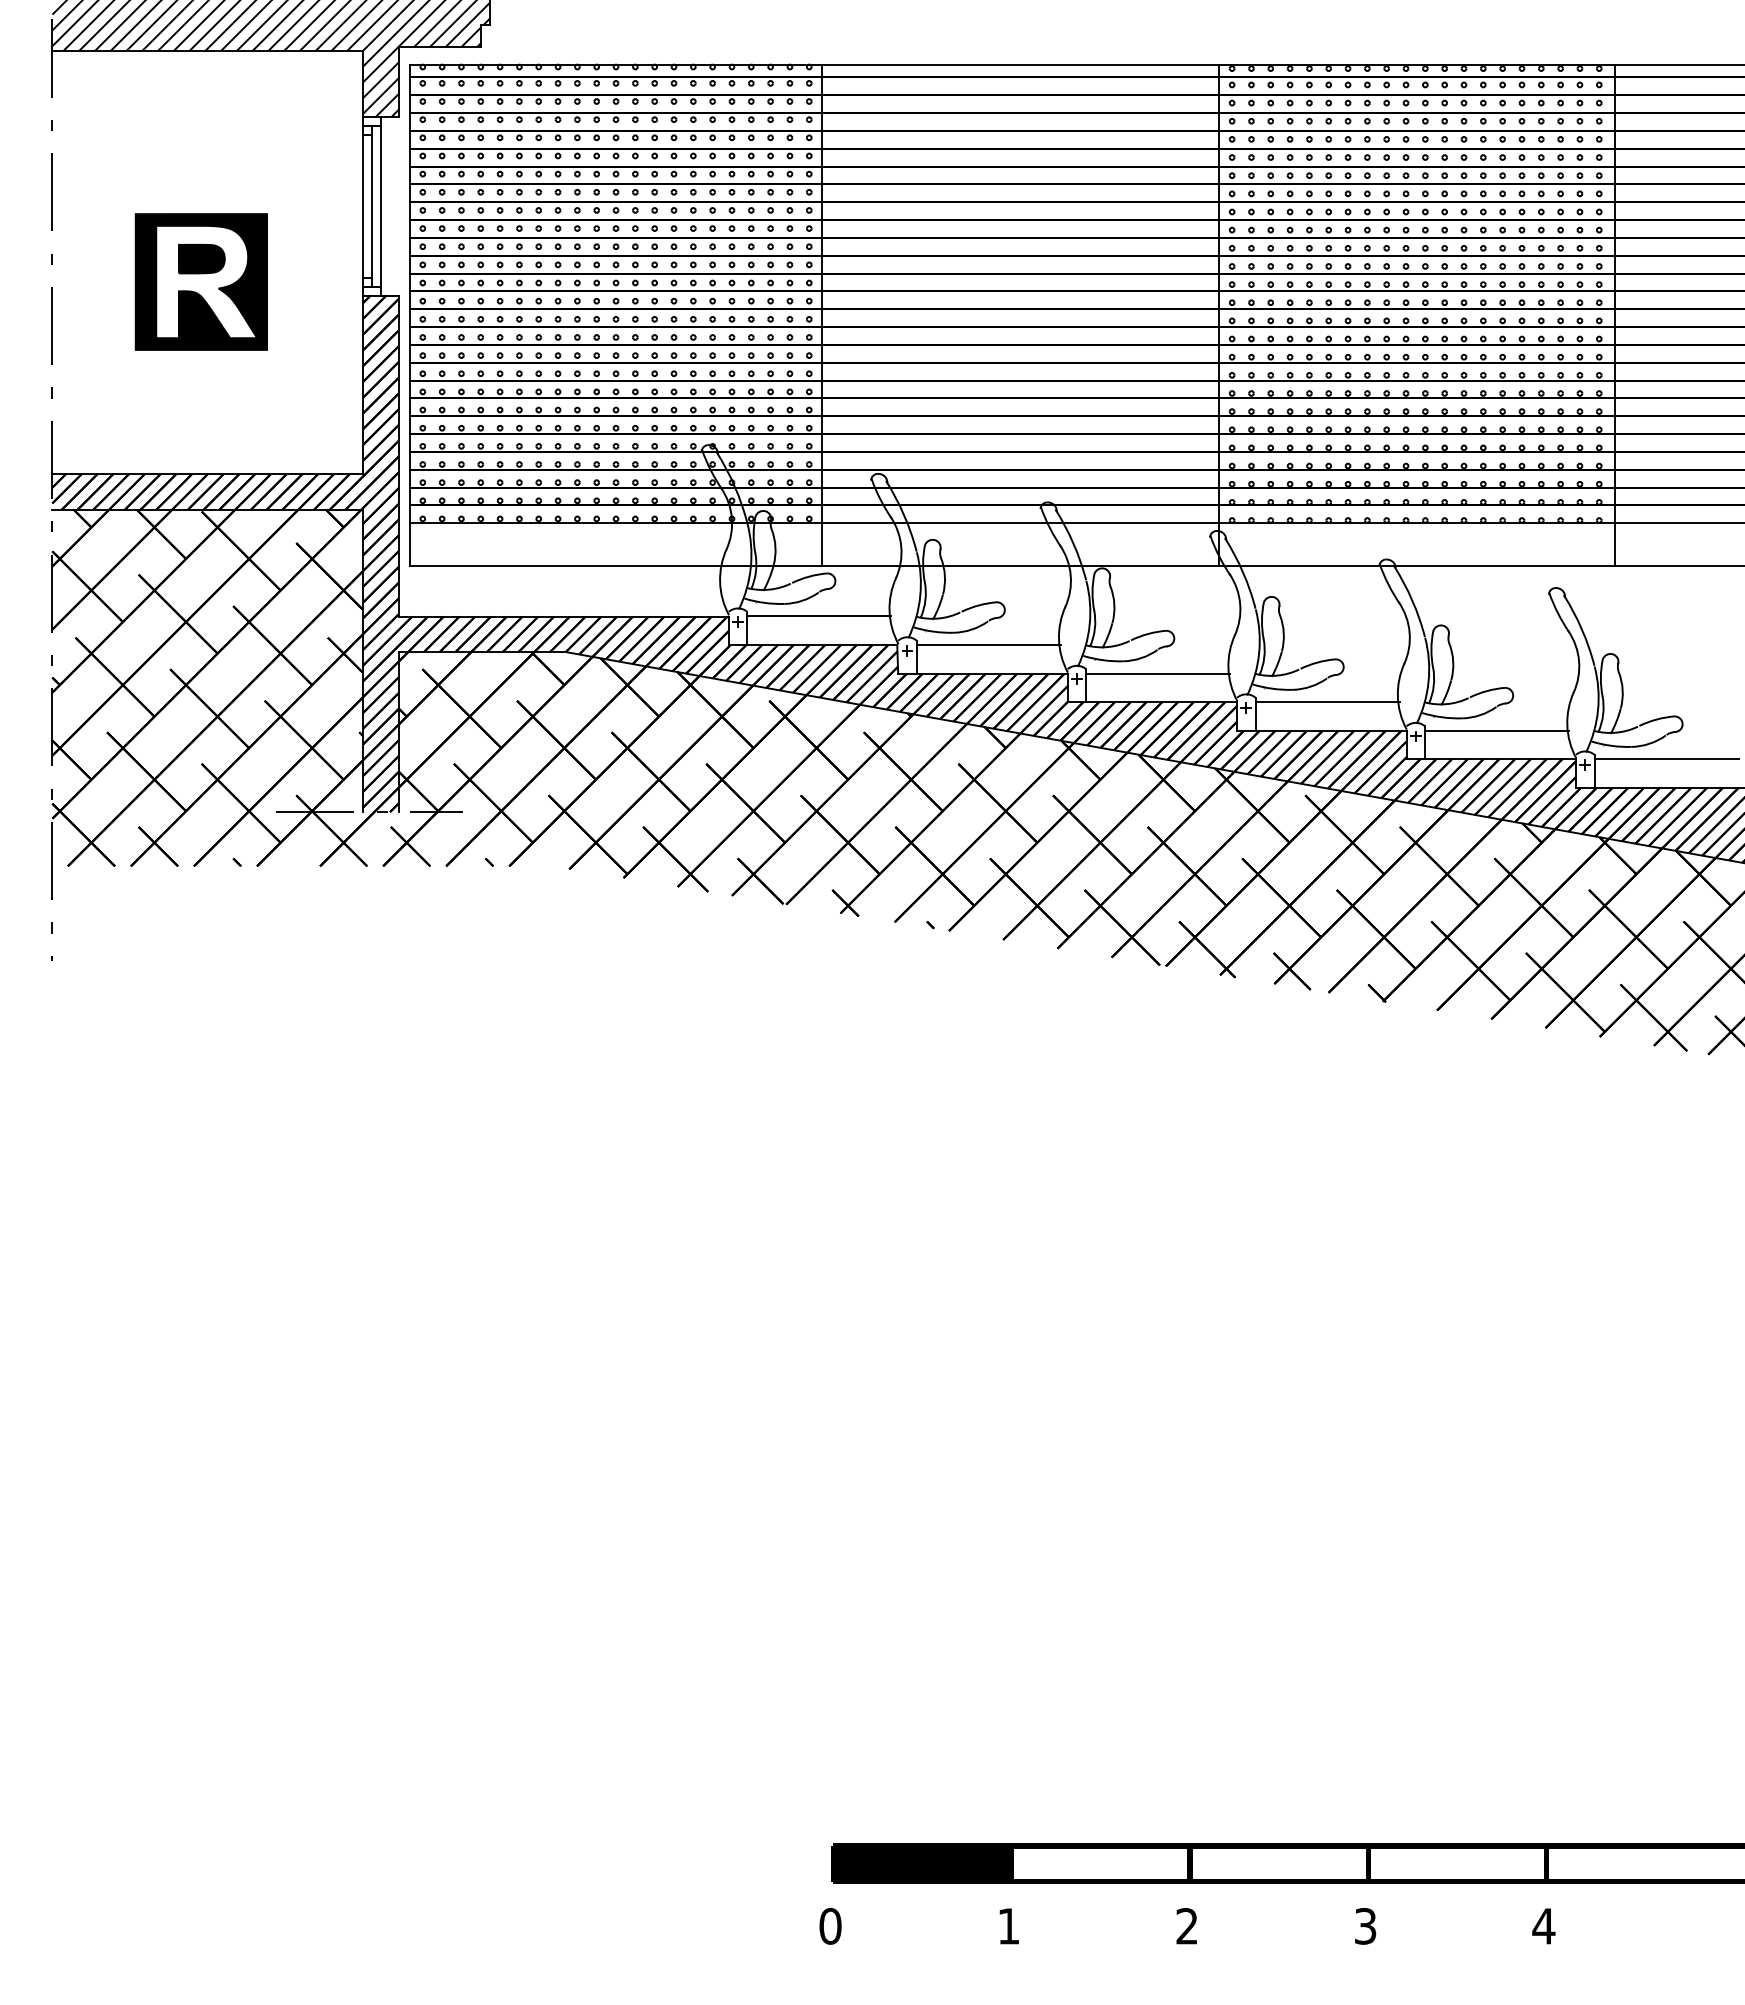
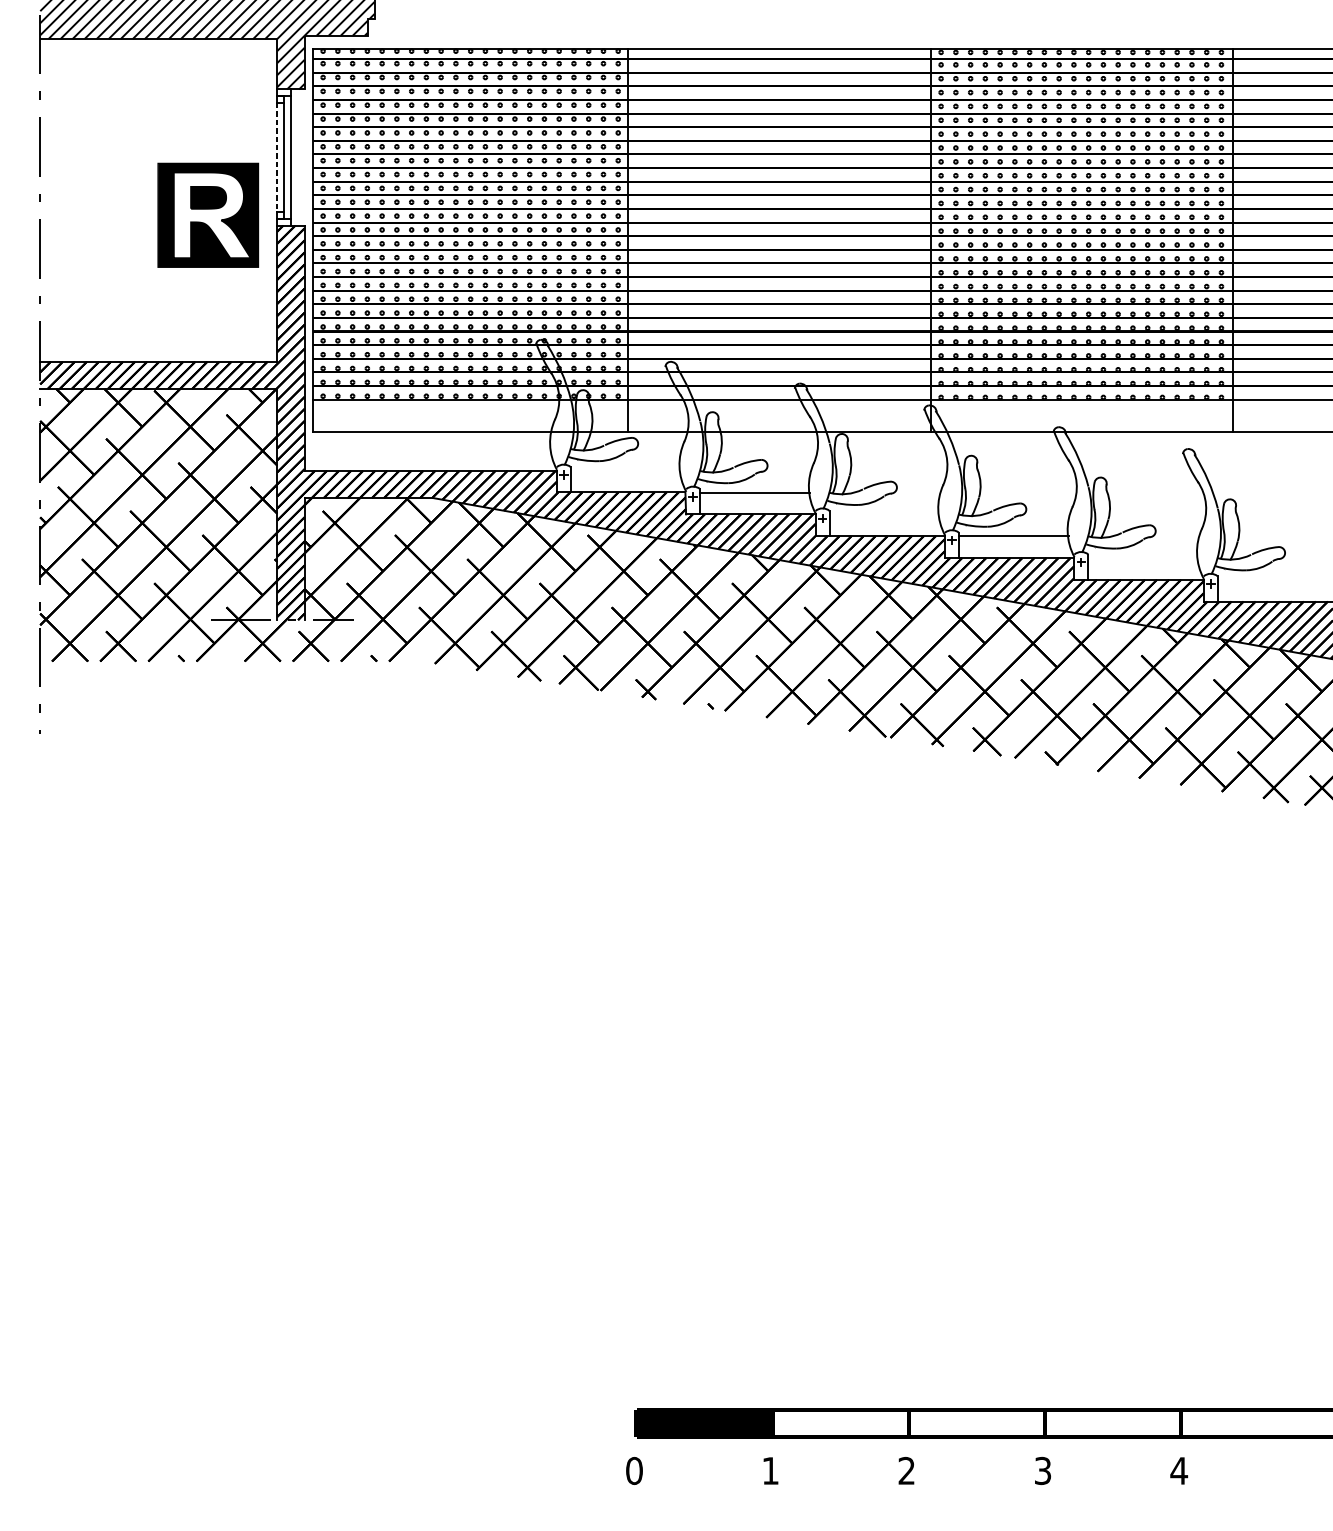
line: (362, 206) -> (277, 157), solid -> dashed
part: (200, 281) -> (207, 214), moved
line: (819, 616) -> (626, 470), removed
line: (1158, 673) -> (884, 514), removed
line: (1497, 730) -> (1143, 557), removed
line: (1666, 759) -> (1272, 579), removed

